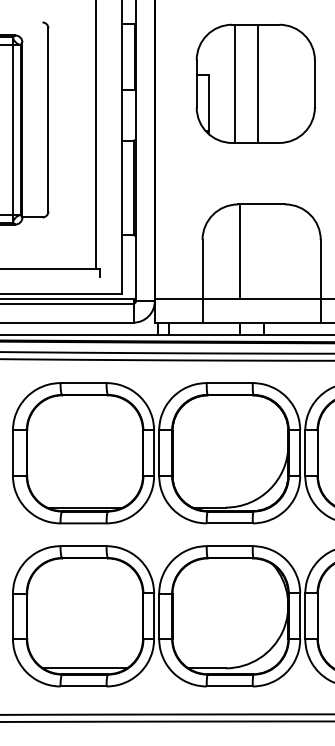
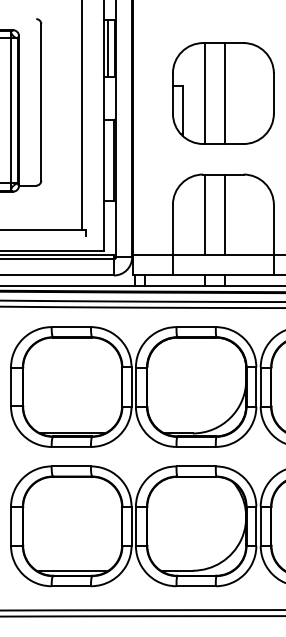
line: (125, 56) -> (107, 48), added
part: (255, 83) -> (223, 93), moved
line: (264, 251) -> (225, 214), added

